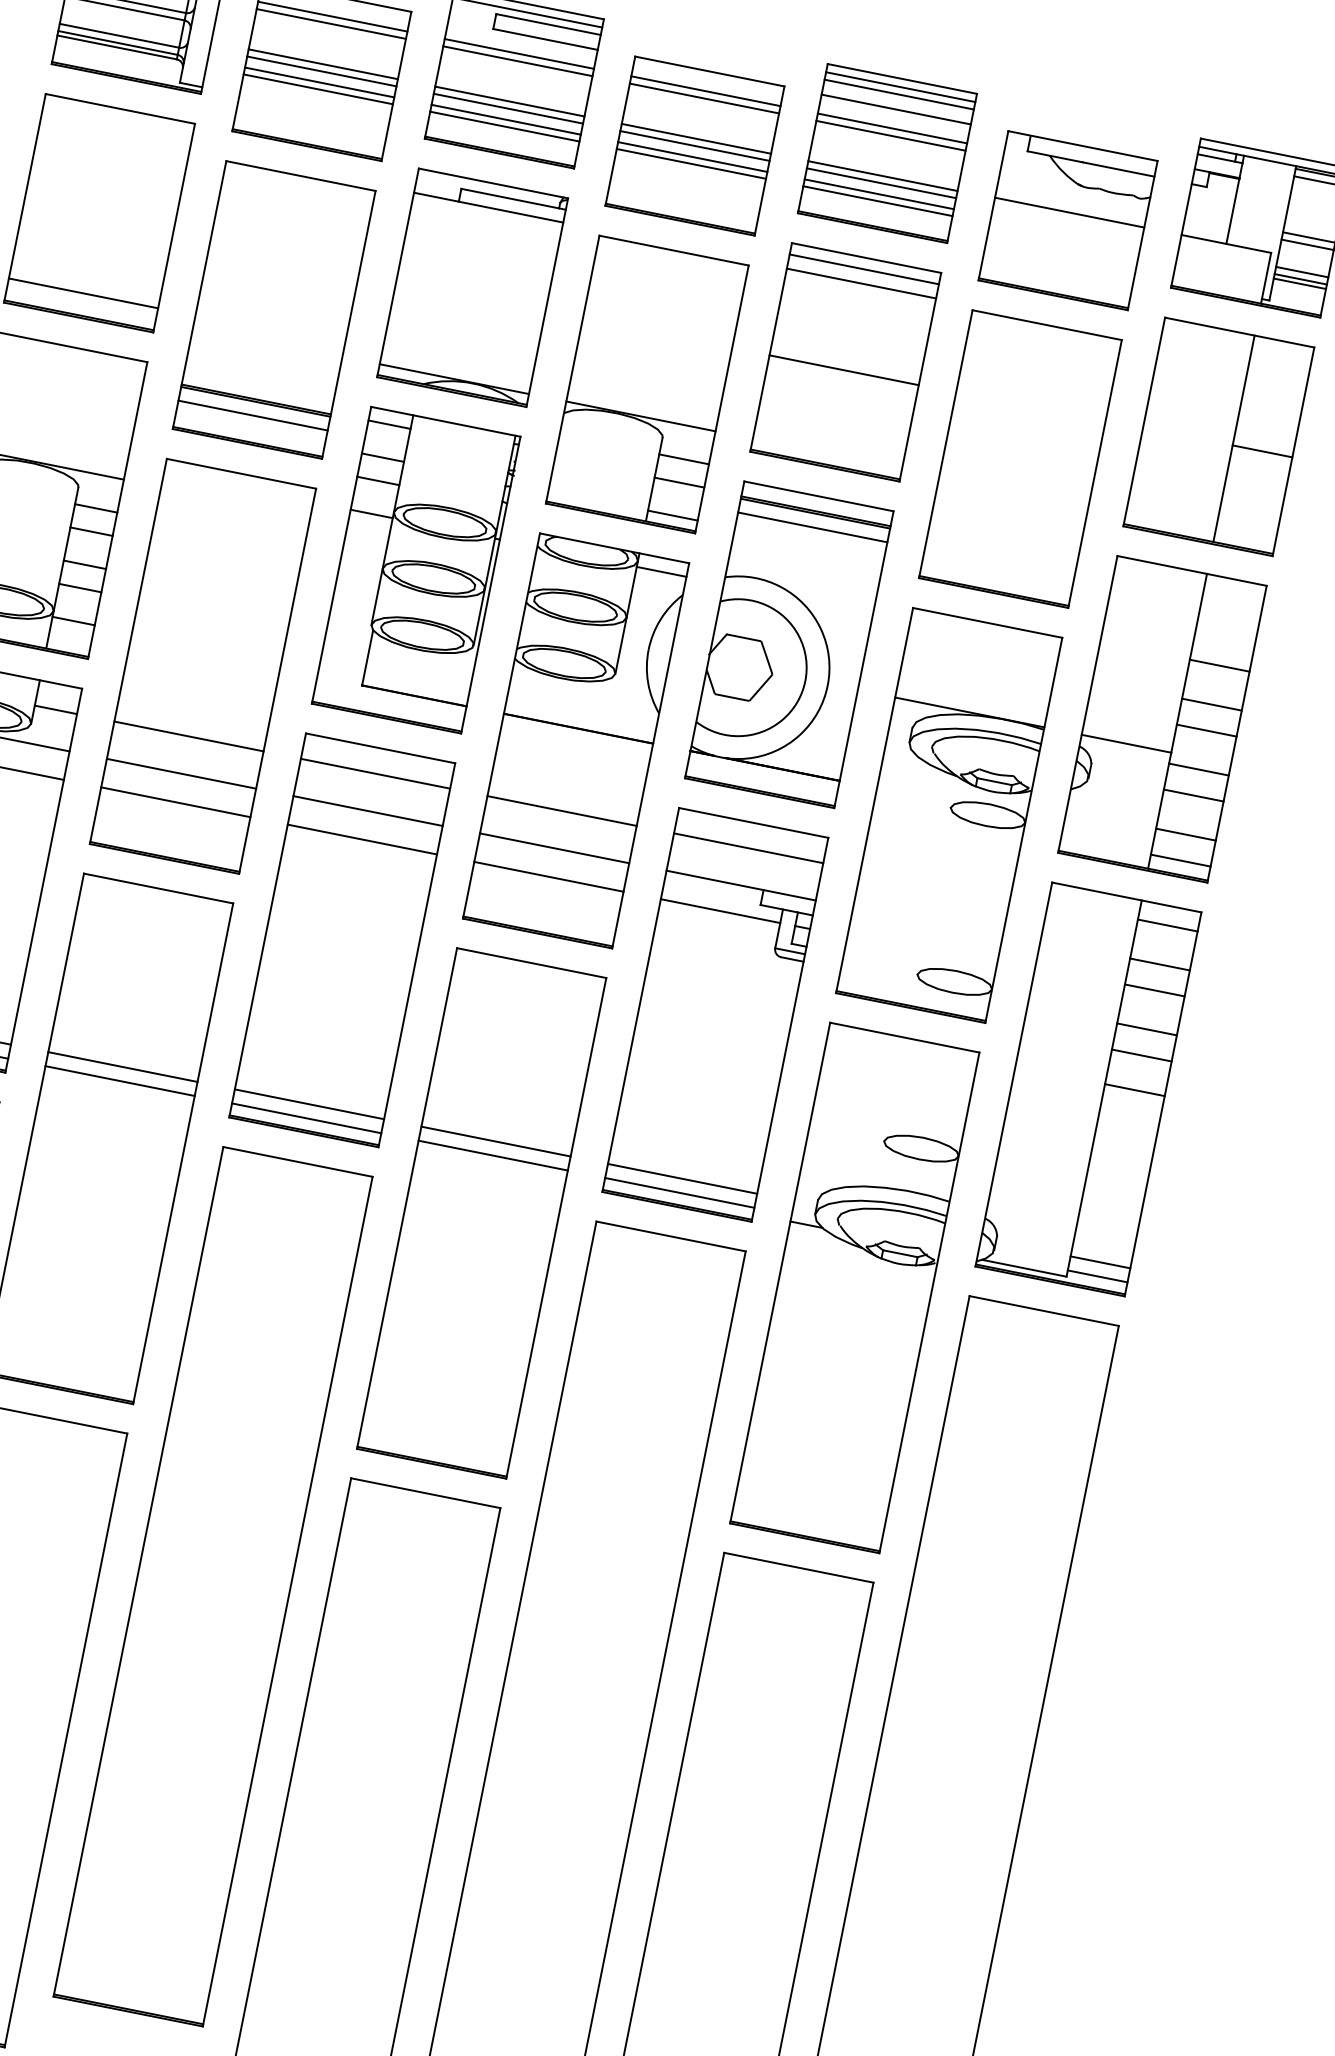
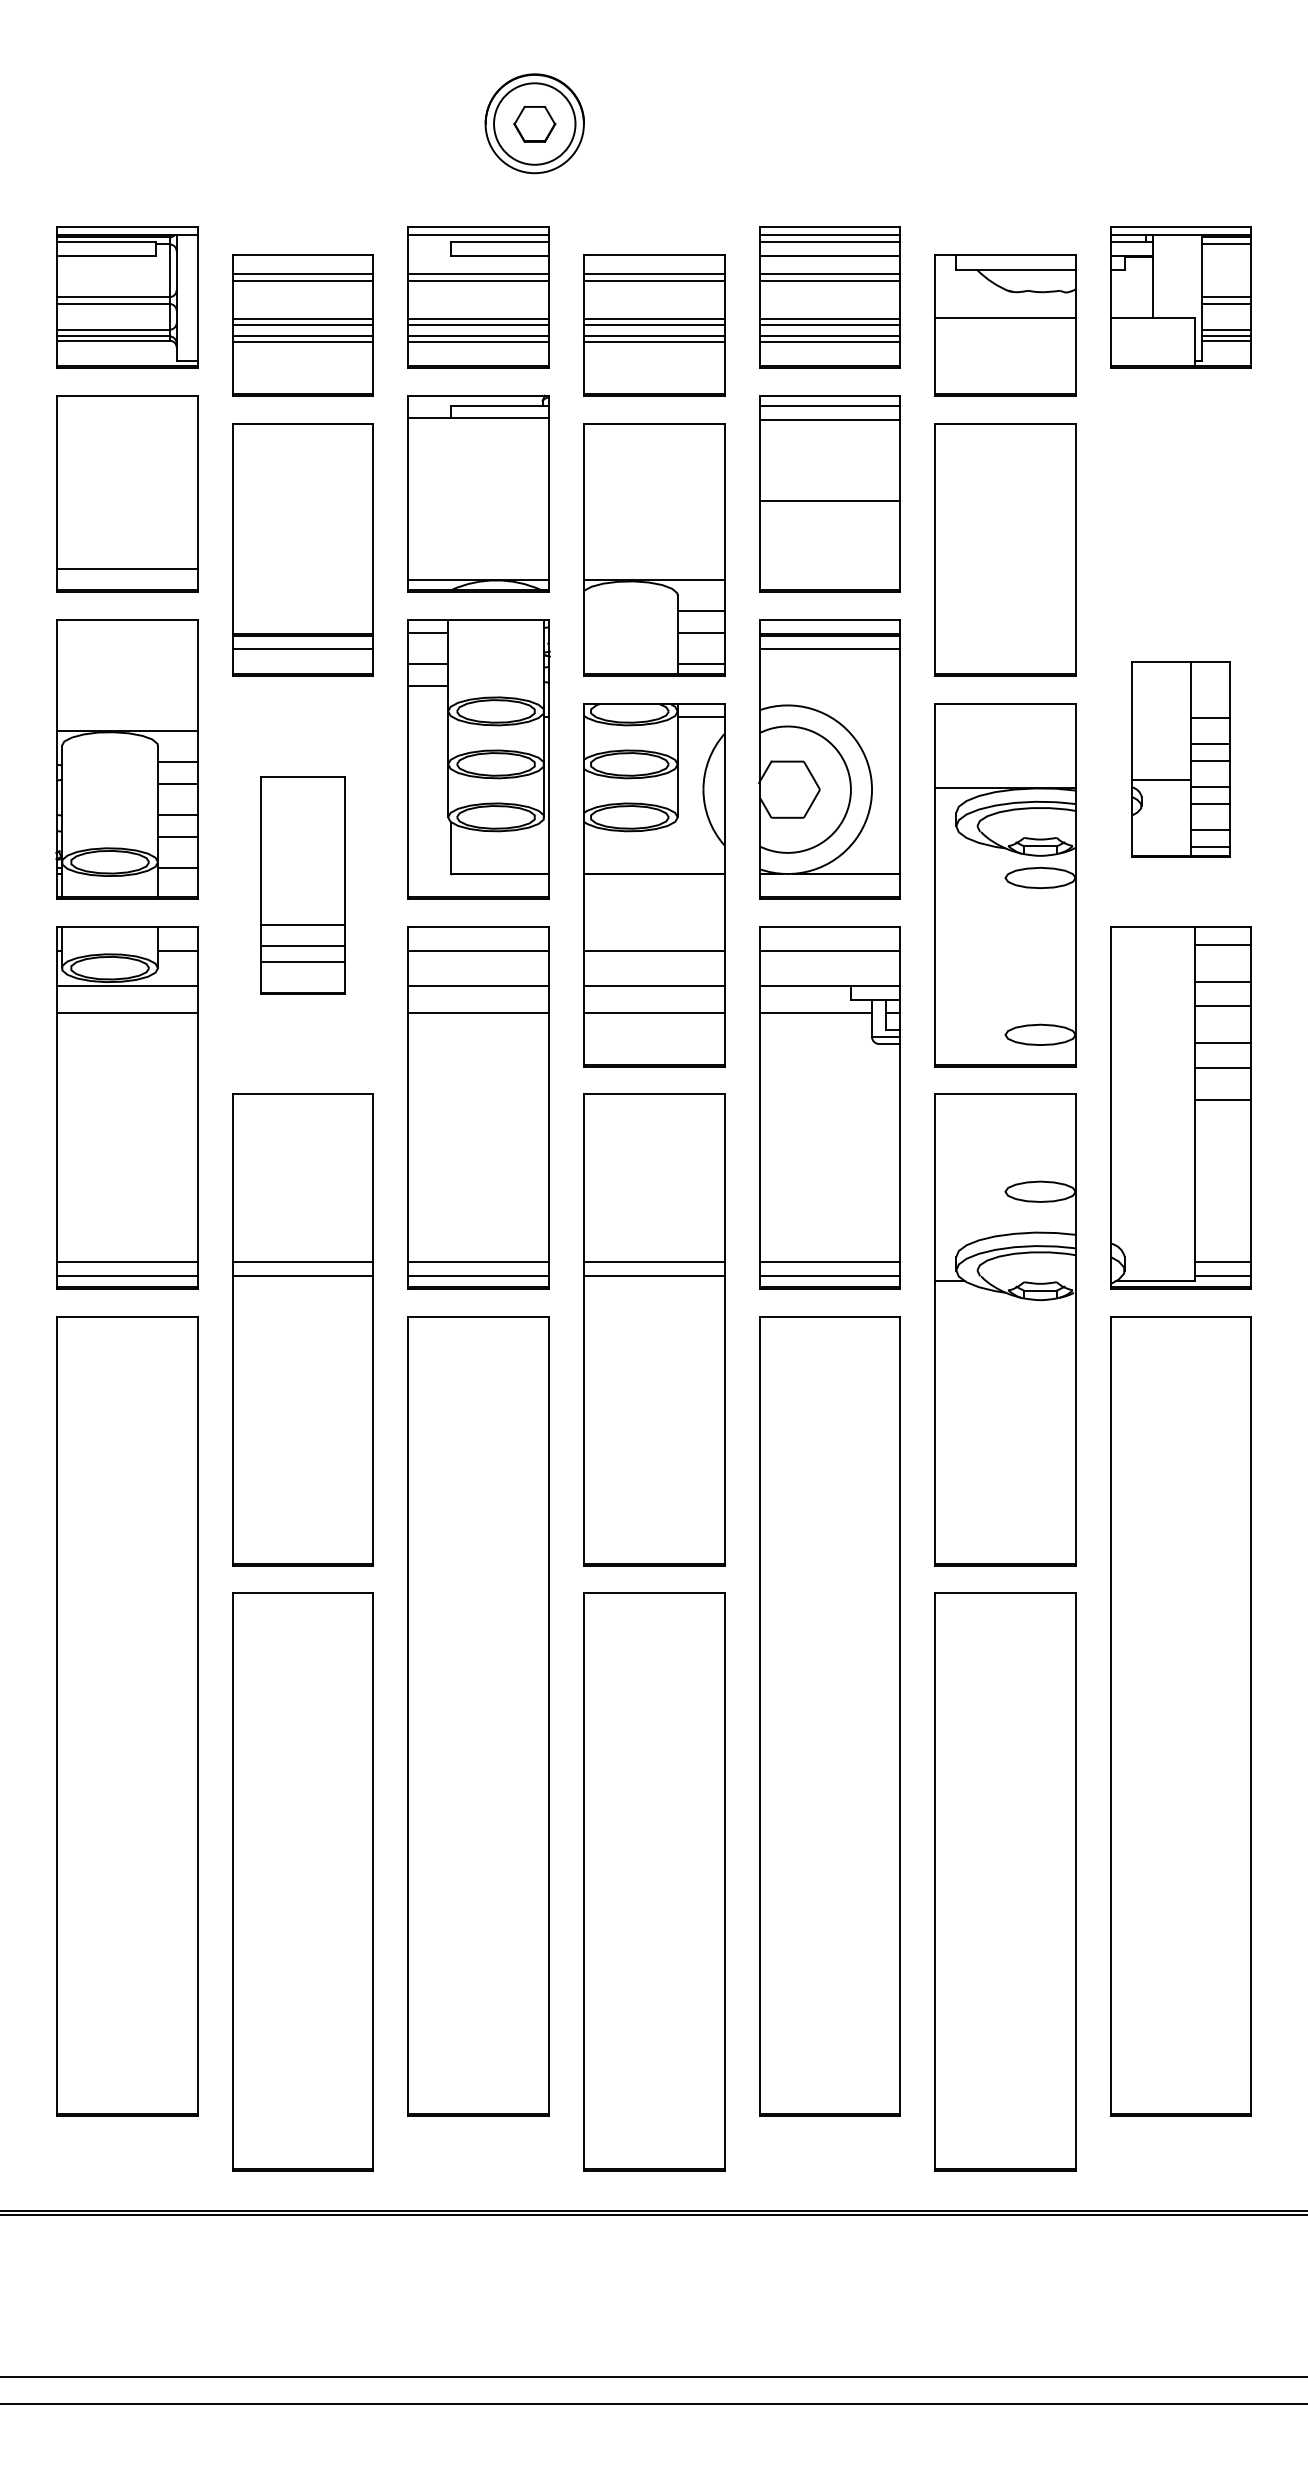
part: (1218, 436) -> (1180, 493), removed
line: (372, 513) -> (428, 716), removed
part: (202, 666) -> (302, 885), size x0.6
part: (1161, 718) -> (1180, 759), size x0.7

